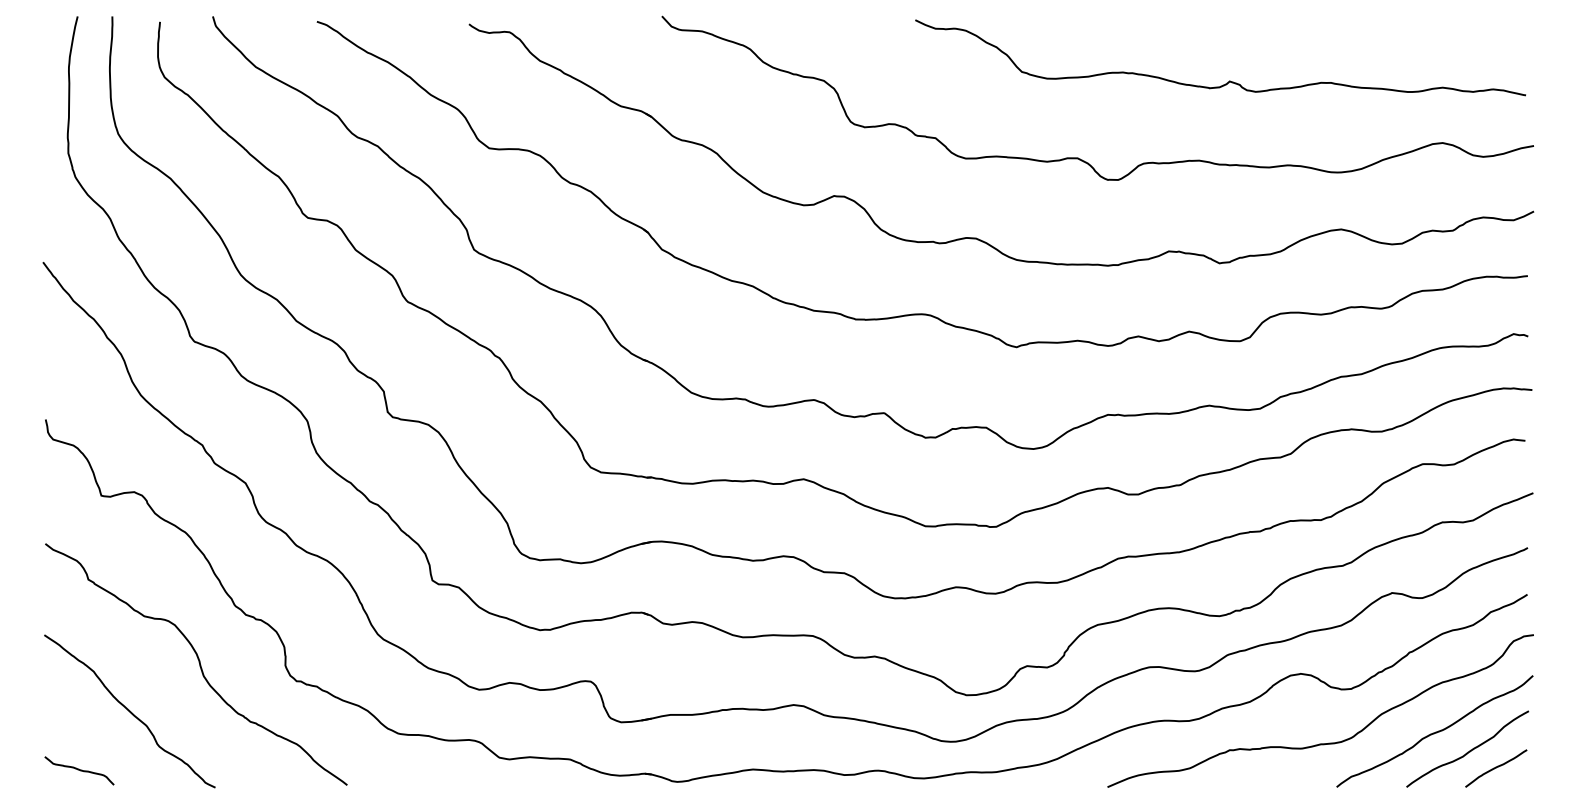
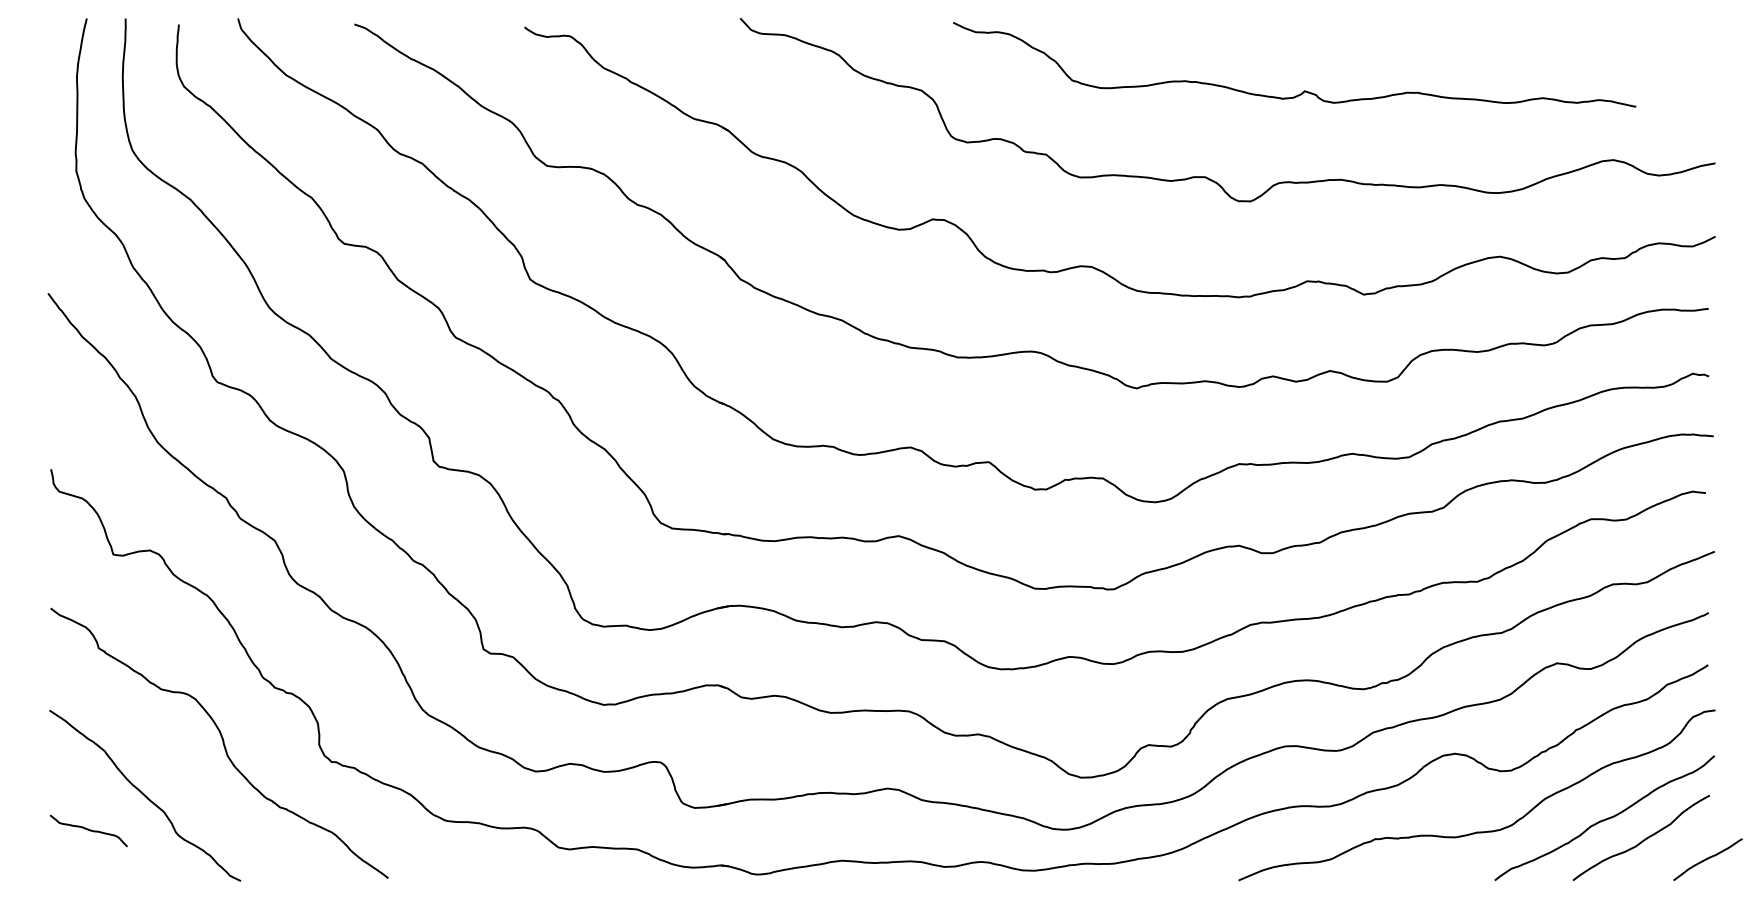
curve: (1229, 80) -> (1304, 90), moved
curve: (1496, 768) -> (1708, 859), moved
curve: (79, 770) -> (88, 830), moved

